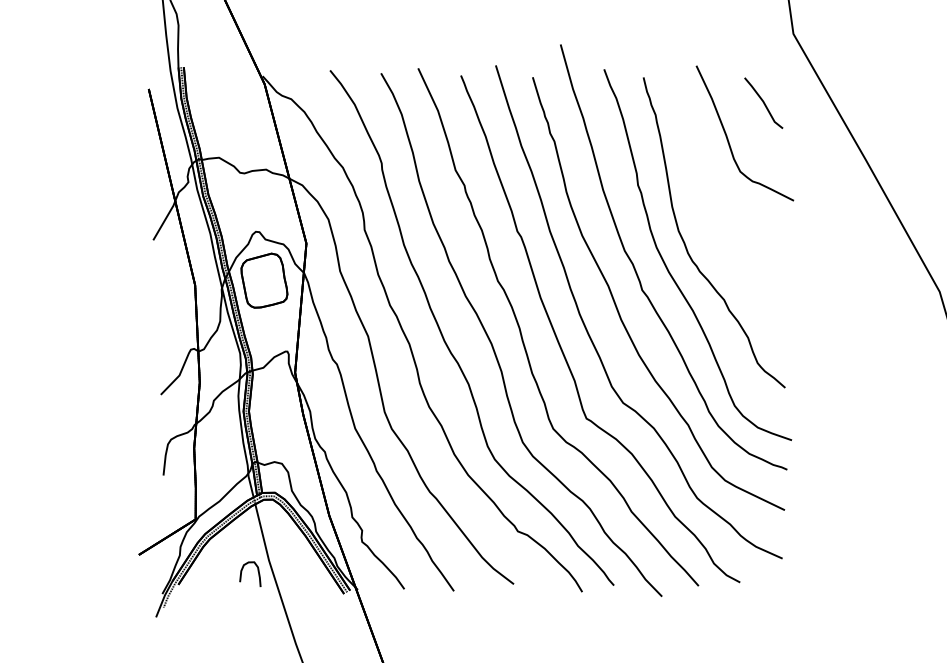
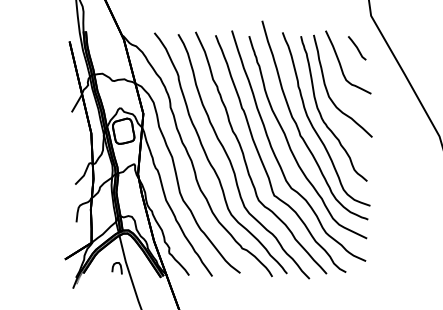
curve: (702, 195) -> (328, 91), added

